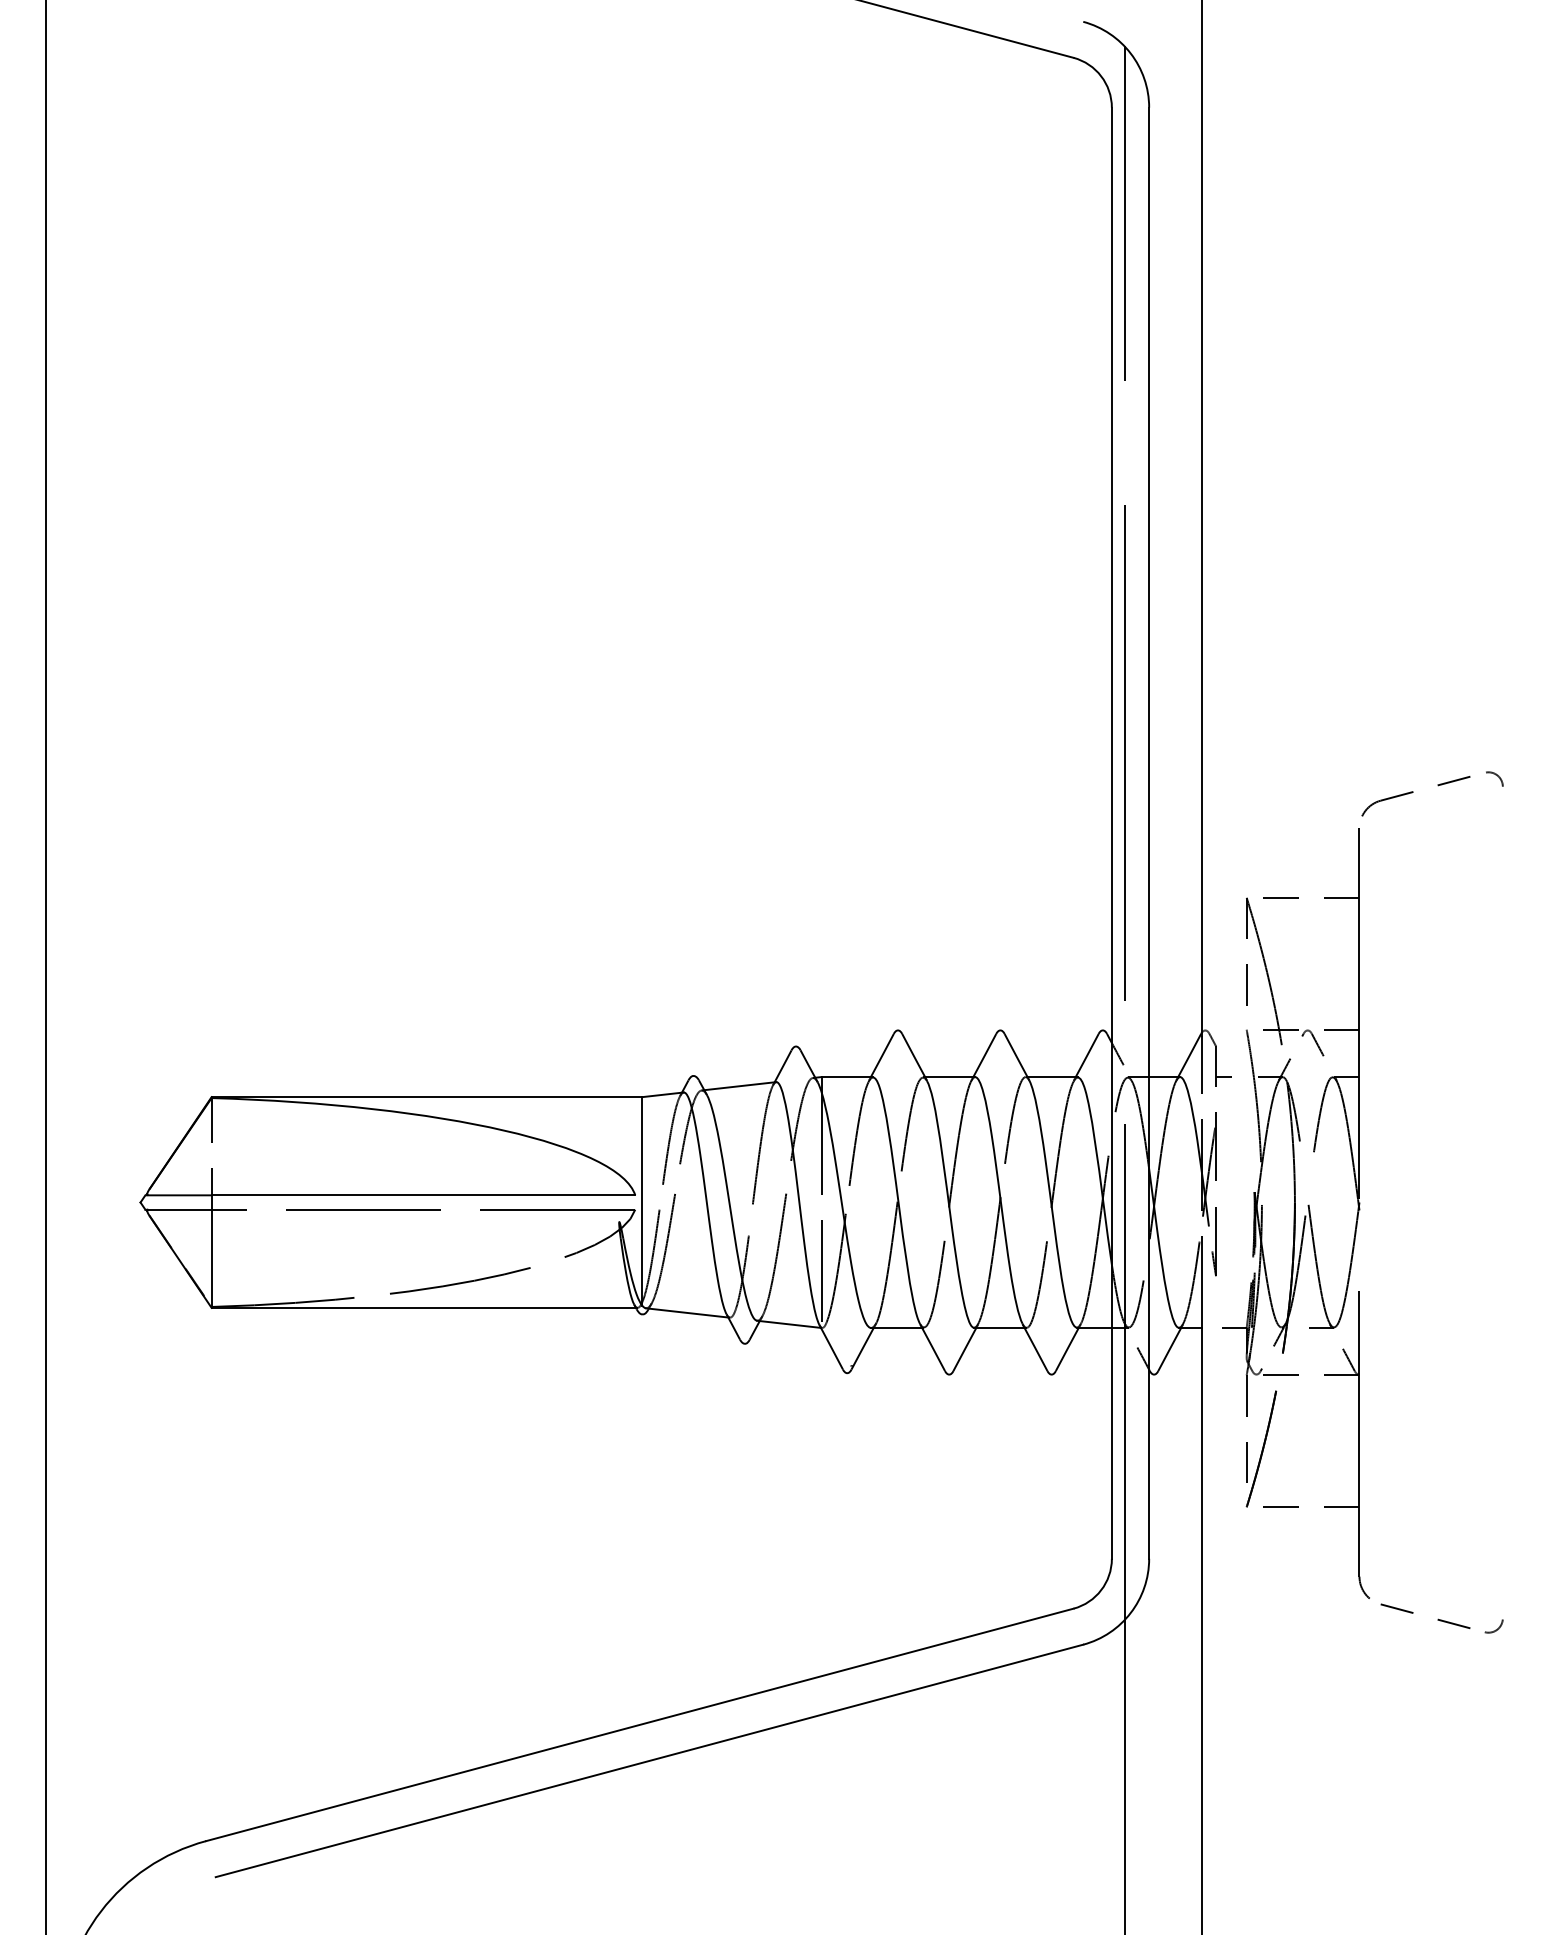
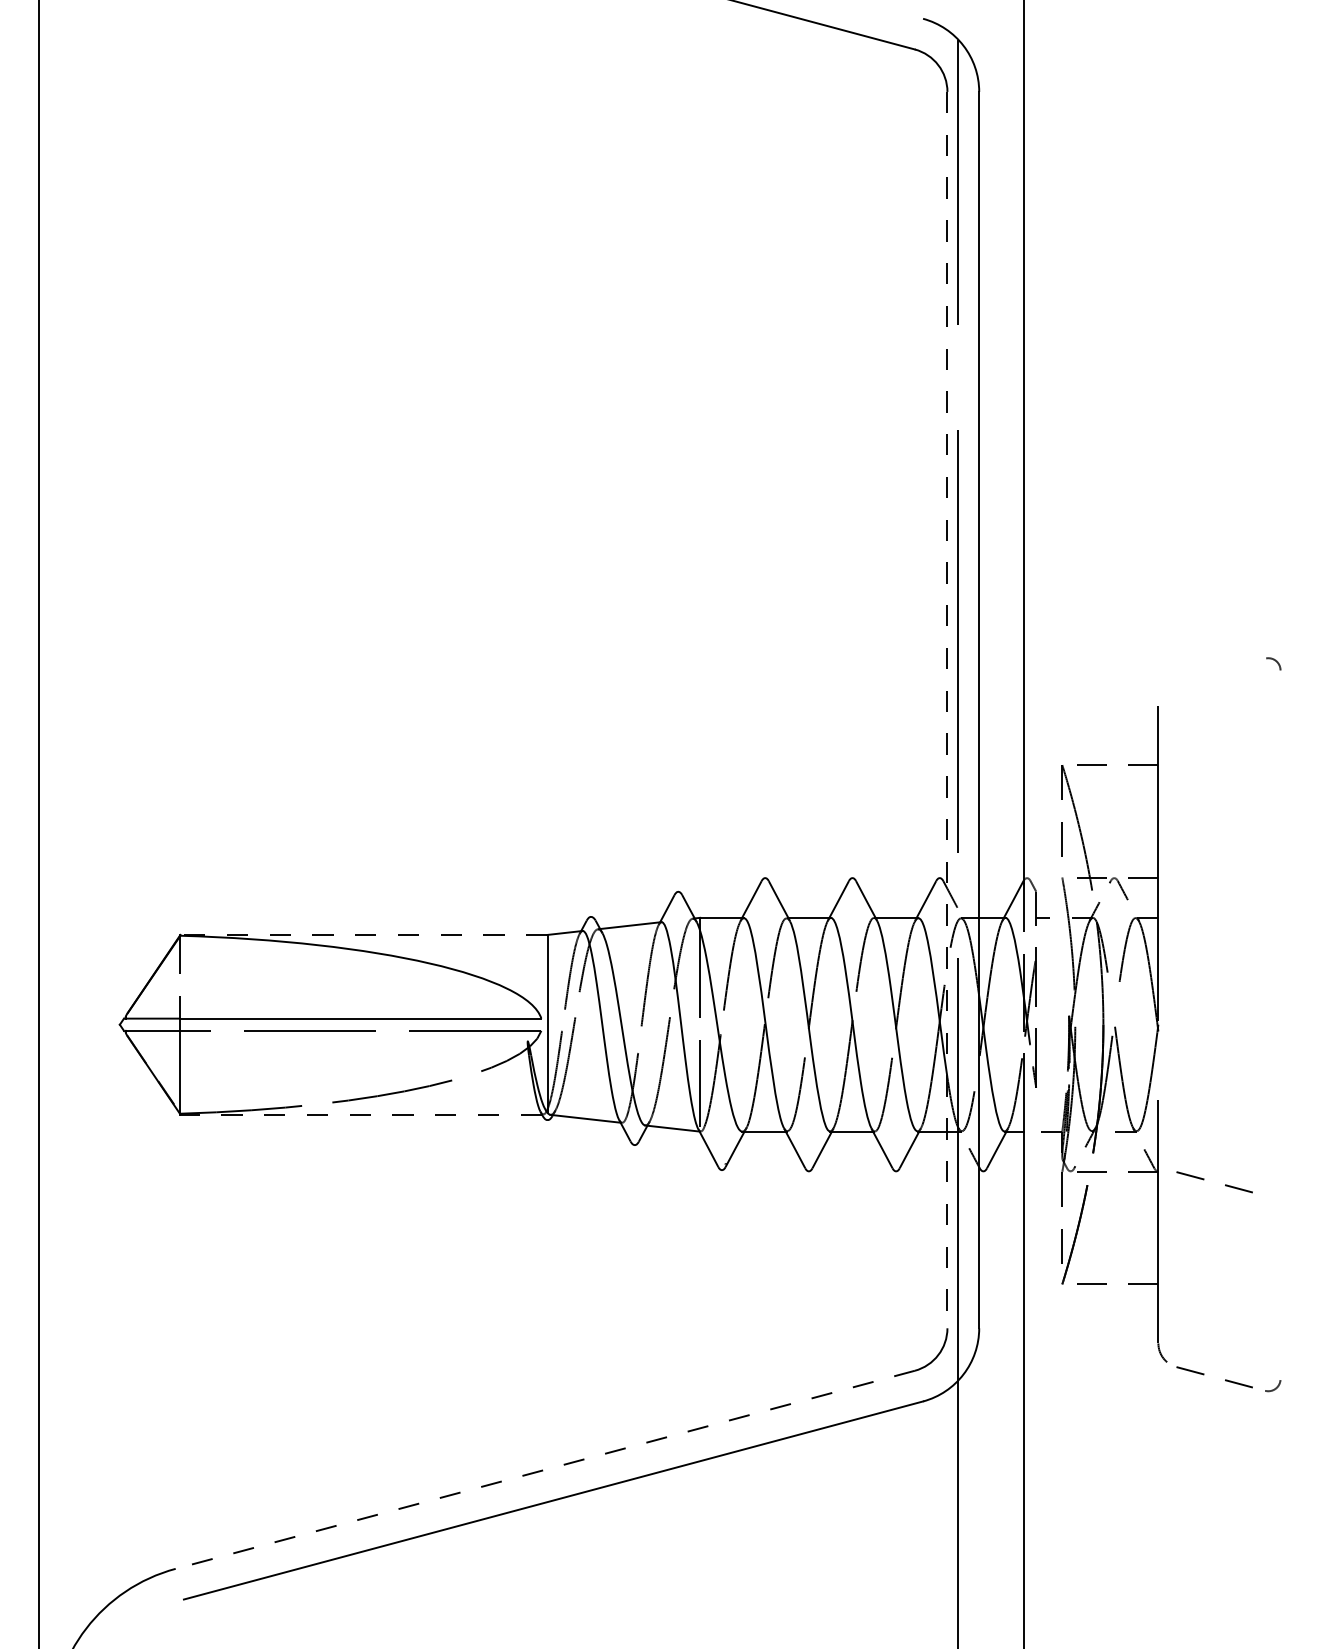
part: (1415, 796) -> (1206, 678), removed
line: (1111, 833) -> (947, 710), solid -> dashed
line: (426, 1096) -> (363, 934), solid -> dashed
line: (424, 1307) -> (361, 1114), solid -> dashed
line: (1413, 1384) -> (1204, 1179), added
line: (640, 1724) -> (545, 1469), solid -> dashed

